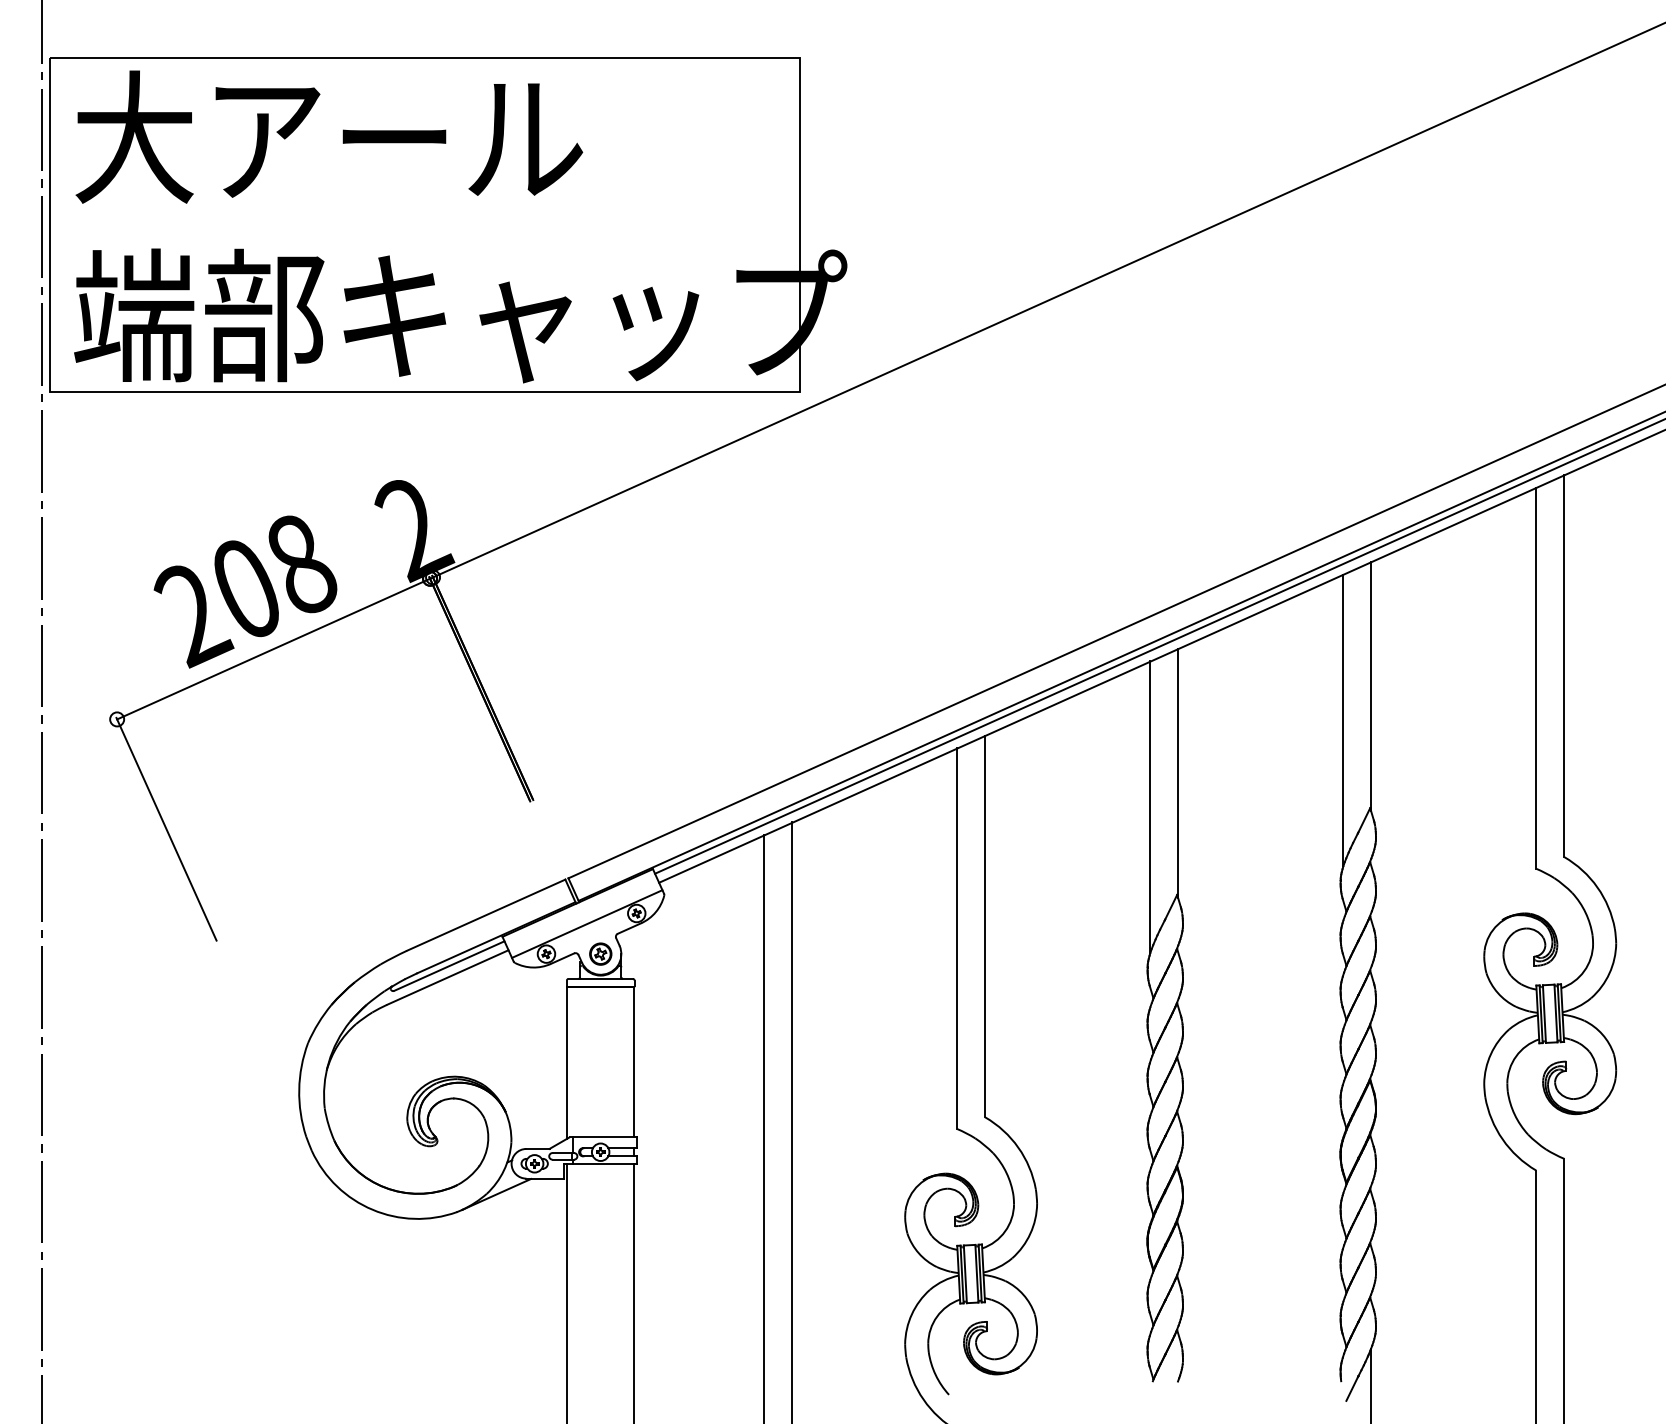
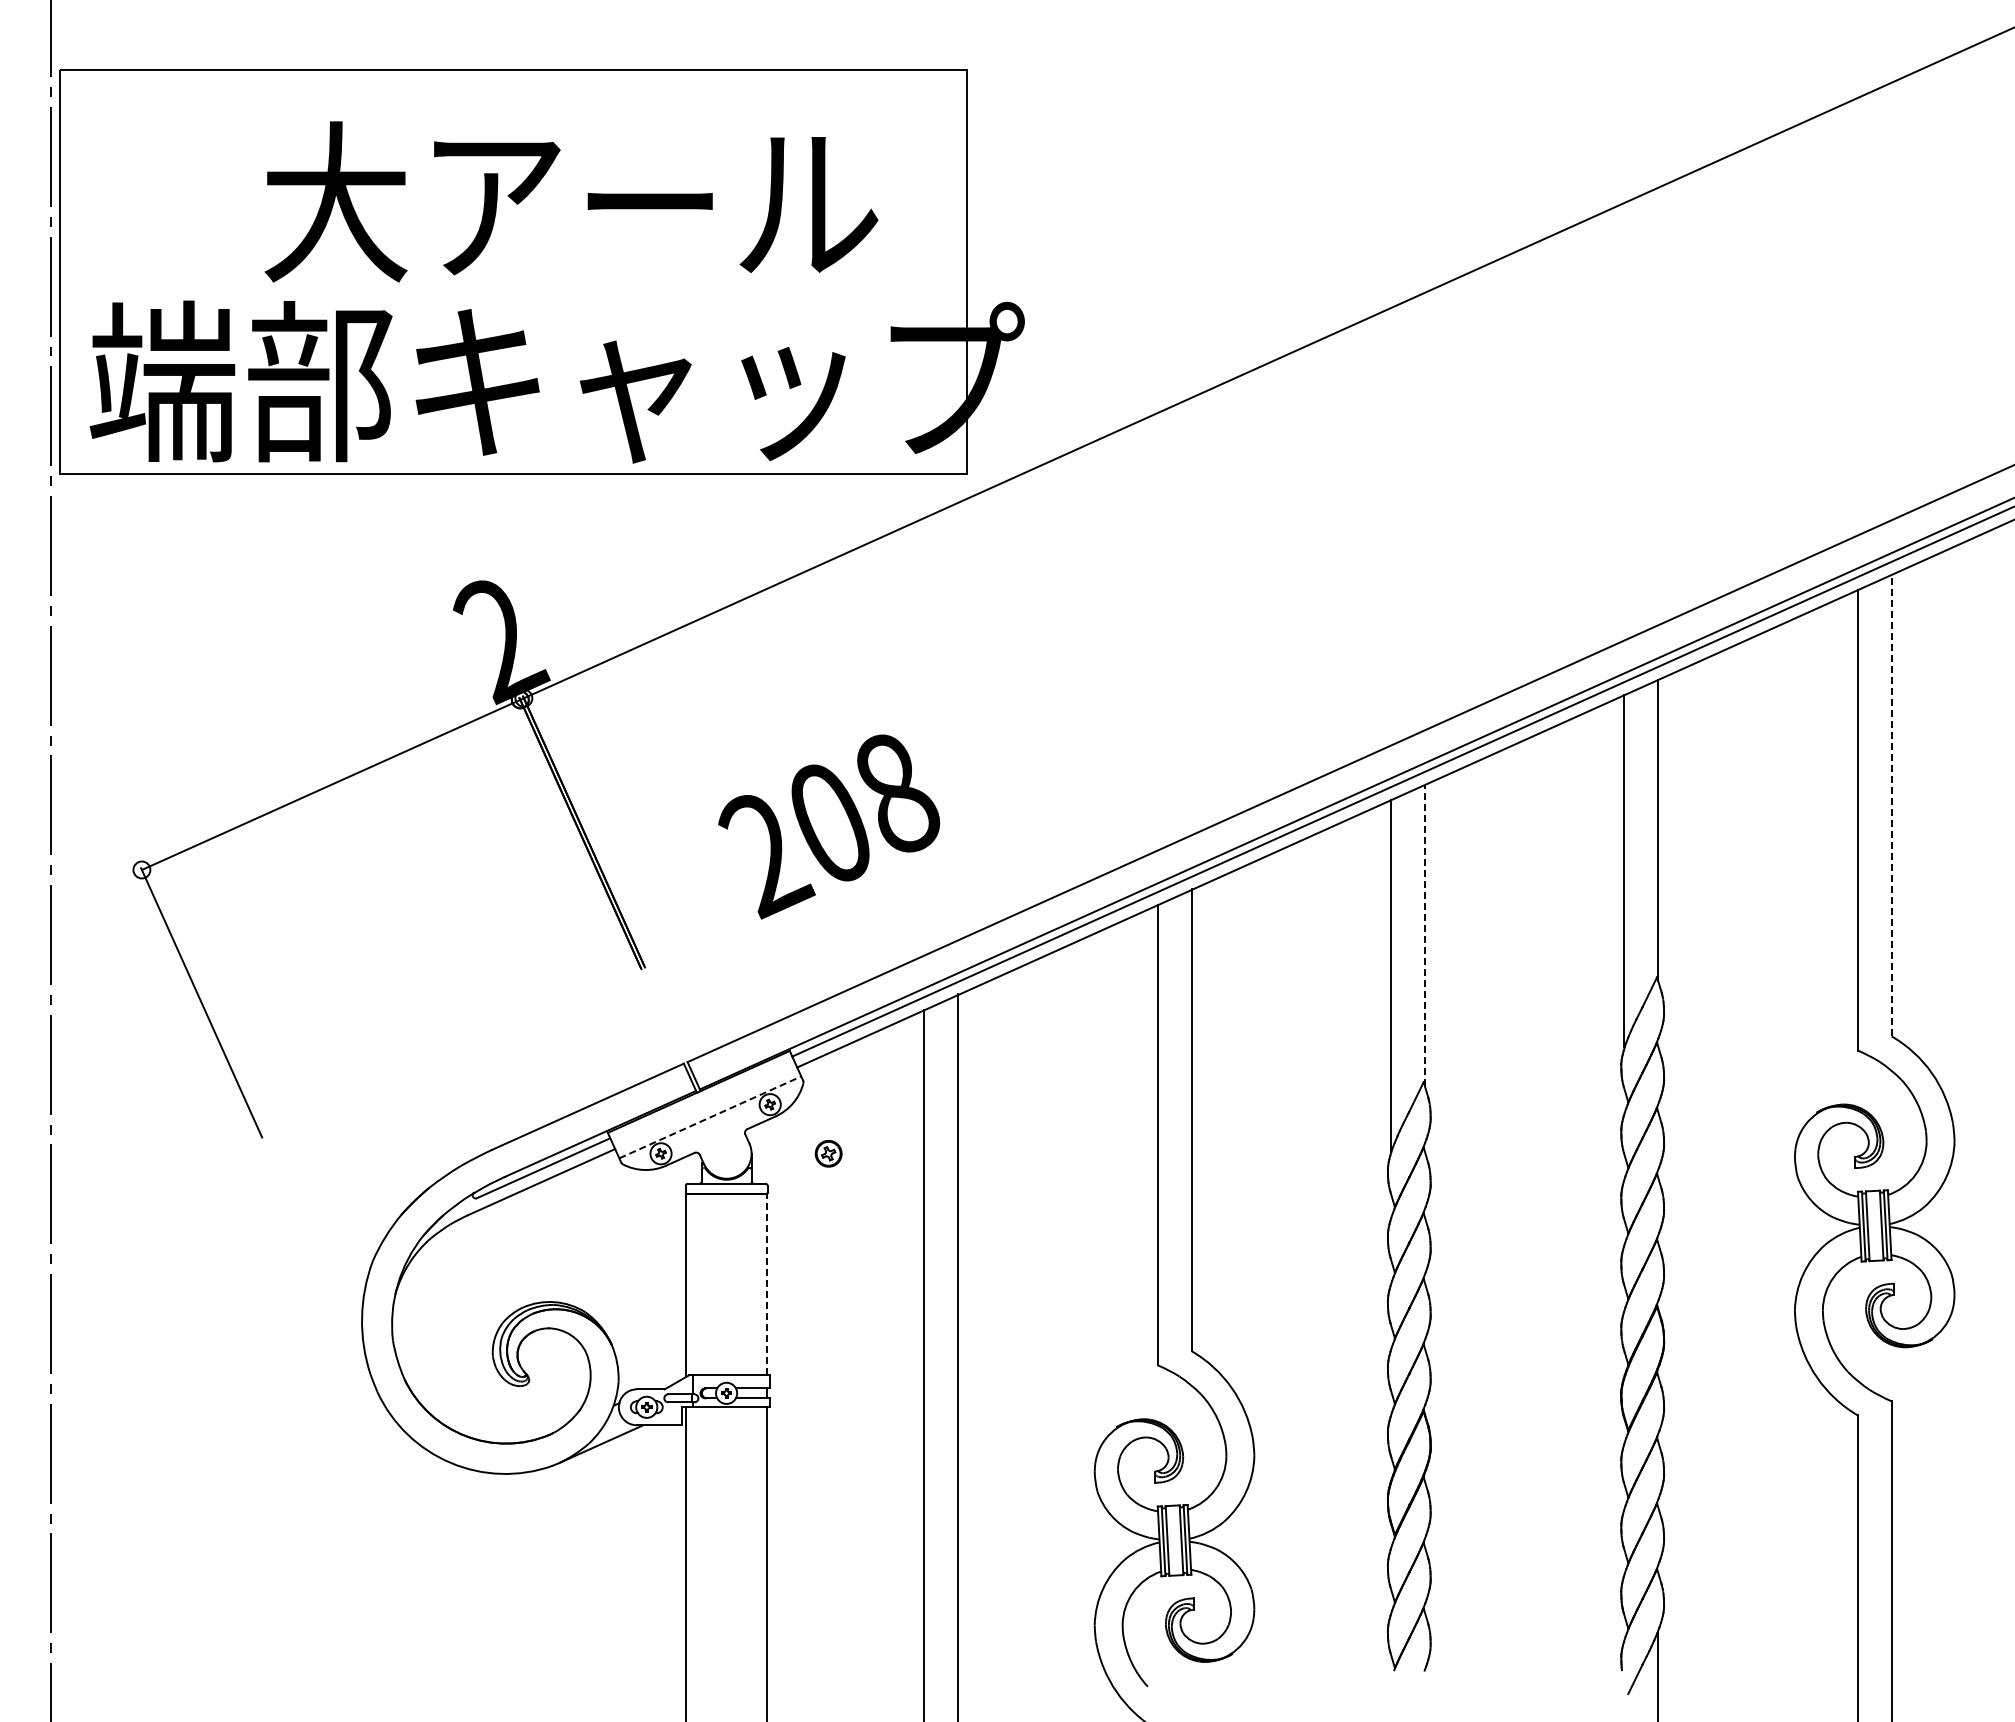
text: (329, 136) -> (571, 201), moved
text: (245, 591) -> (829, 826), moved
line: (1564, 666) -> (1891, 805), solid -> dashed
line: (1177, 773) -> (1424, 935), solid -> dashed
line: (587, 924) -> (710, 1117), solid -> dashed
part: (600, 953) -> (828, 1153), moved
line: (634, 1062) -> (767, 1284), solid -> dashed

